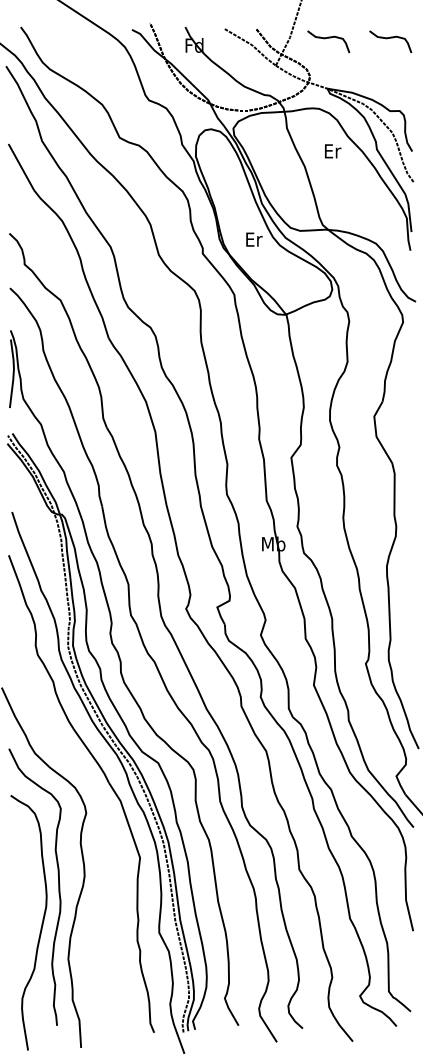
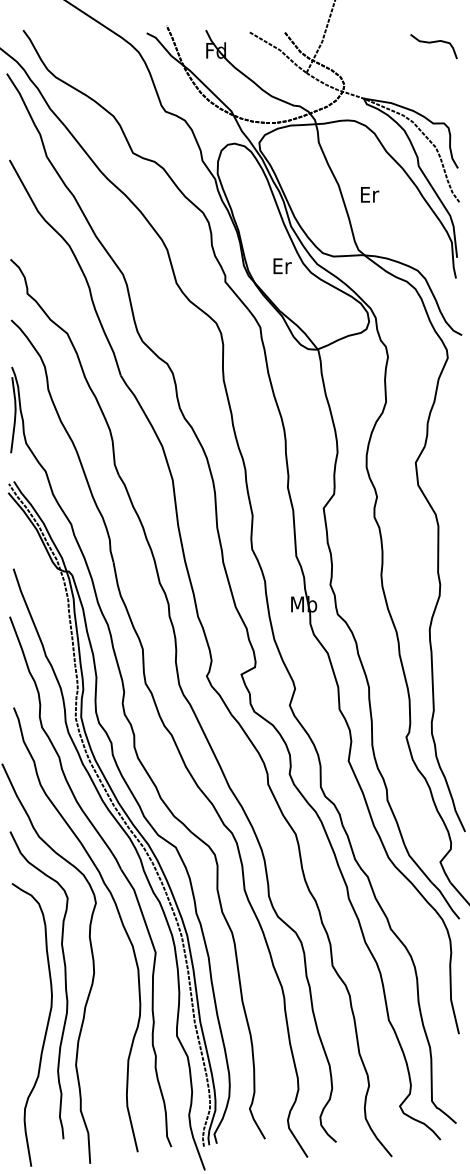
curve: (328, 38) -> (364, 42), removed
text: (333, 151) -> (370, 194), moved
curve: (106, 824) -> (118, 915), added

